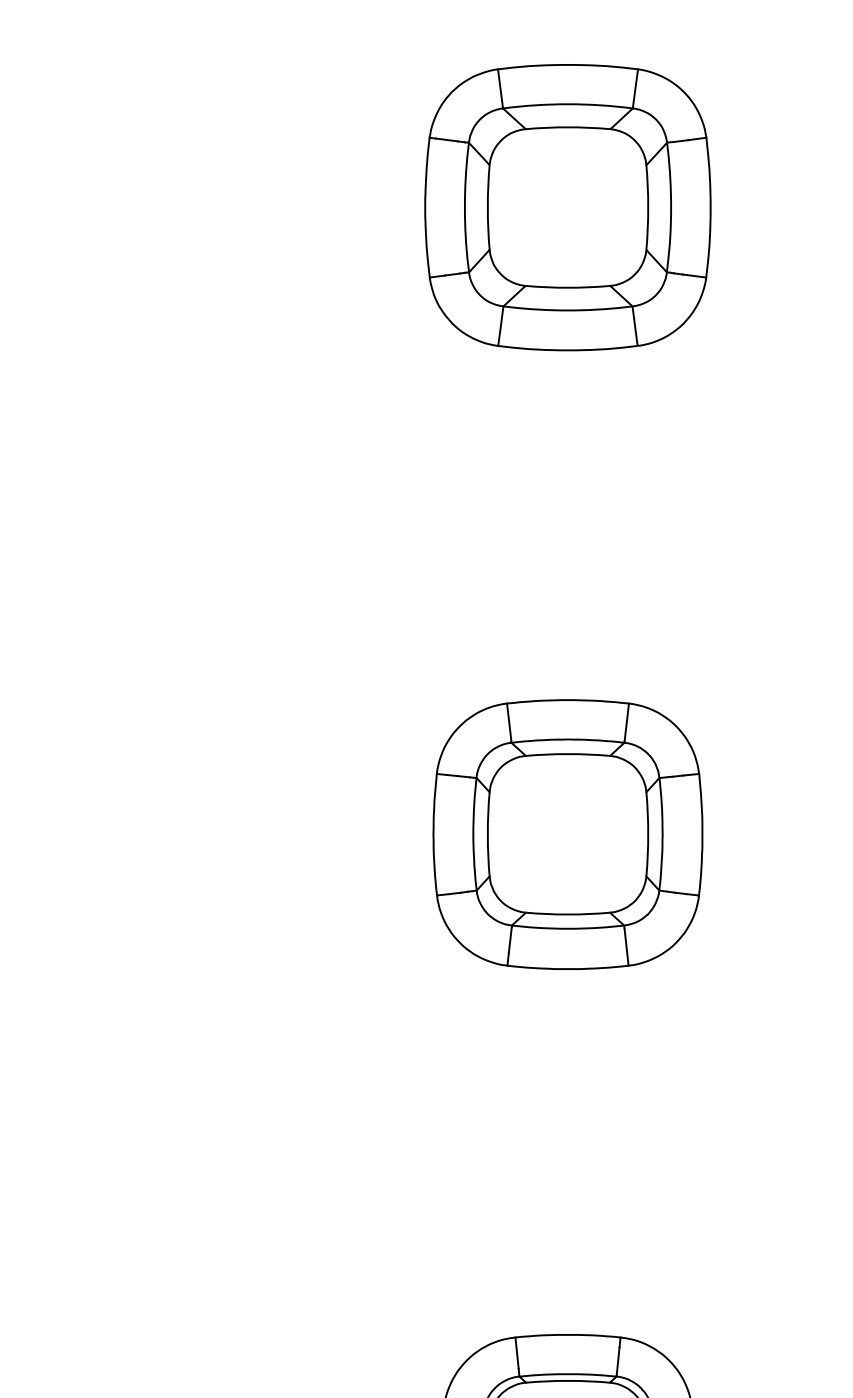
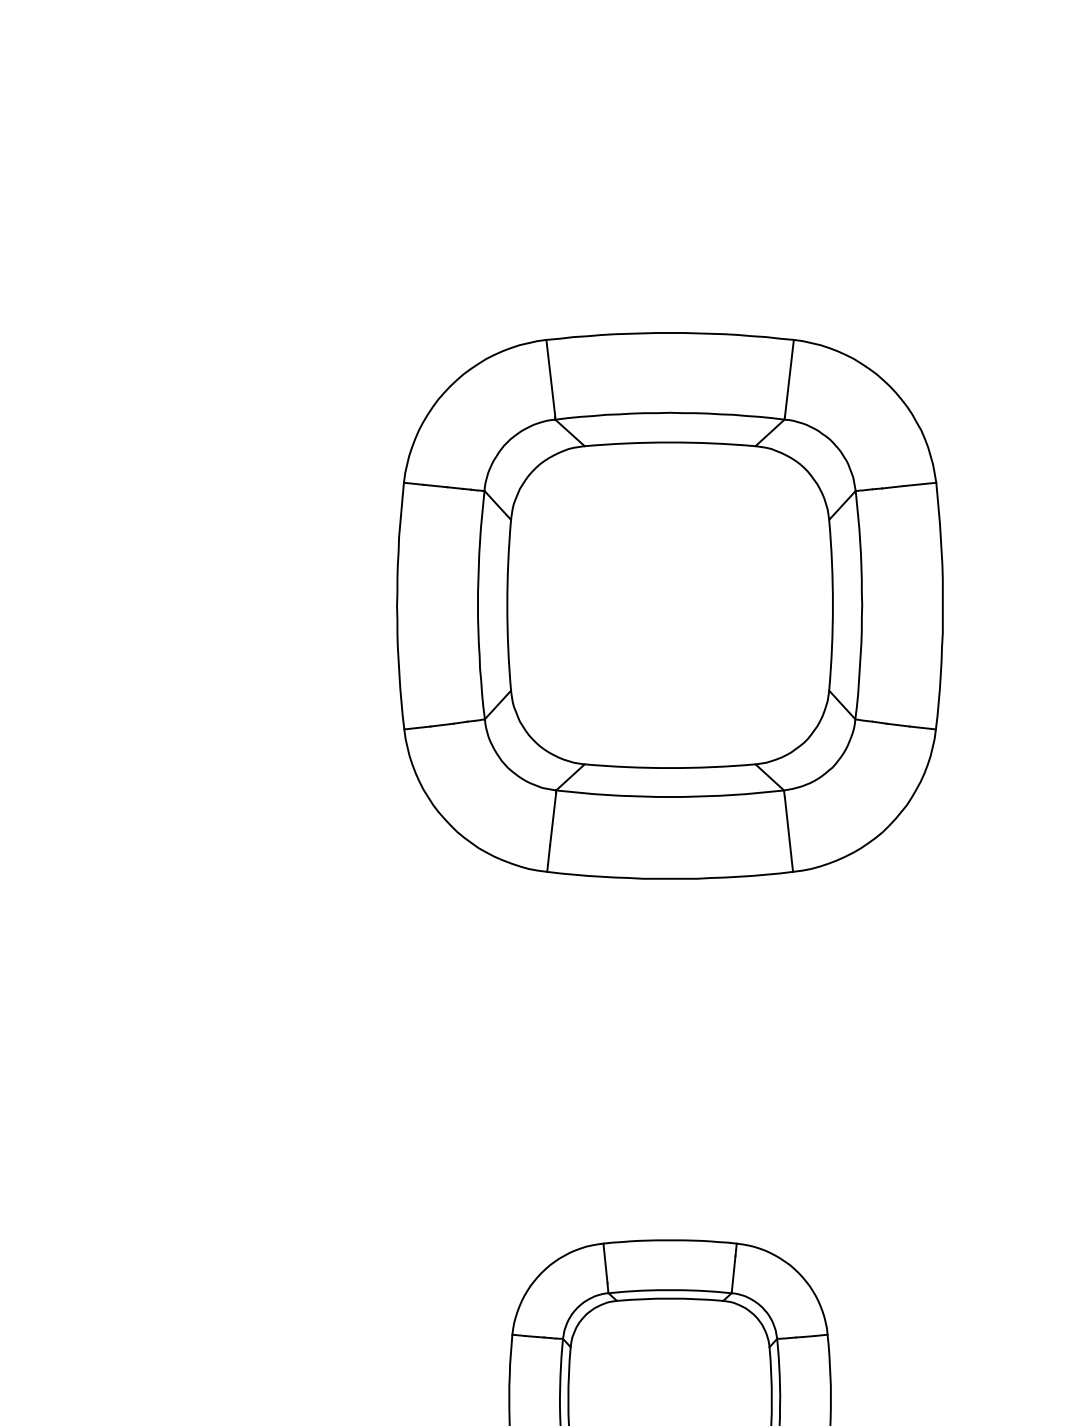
part: (567, 834) -> (669, 605), size x1.6

